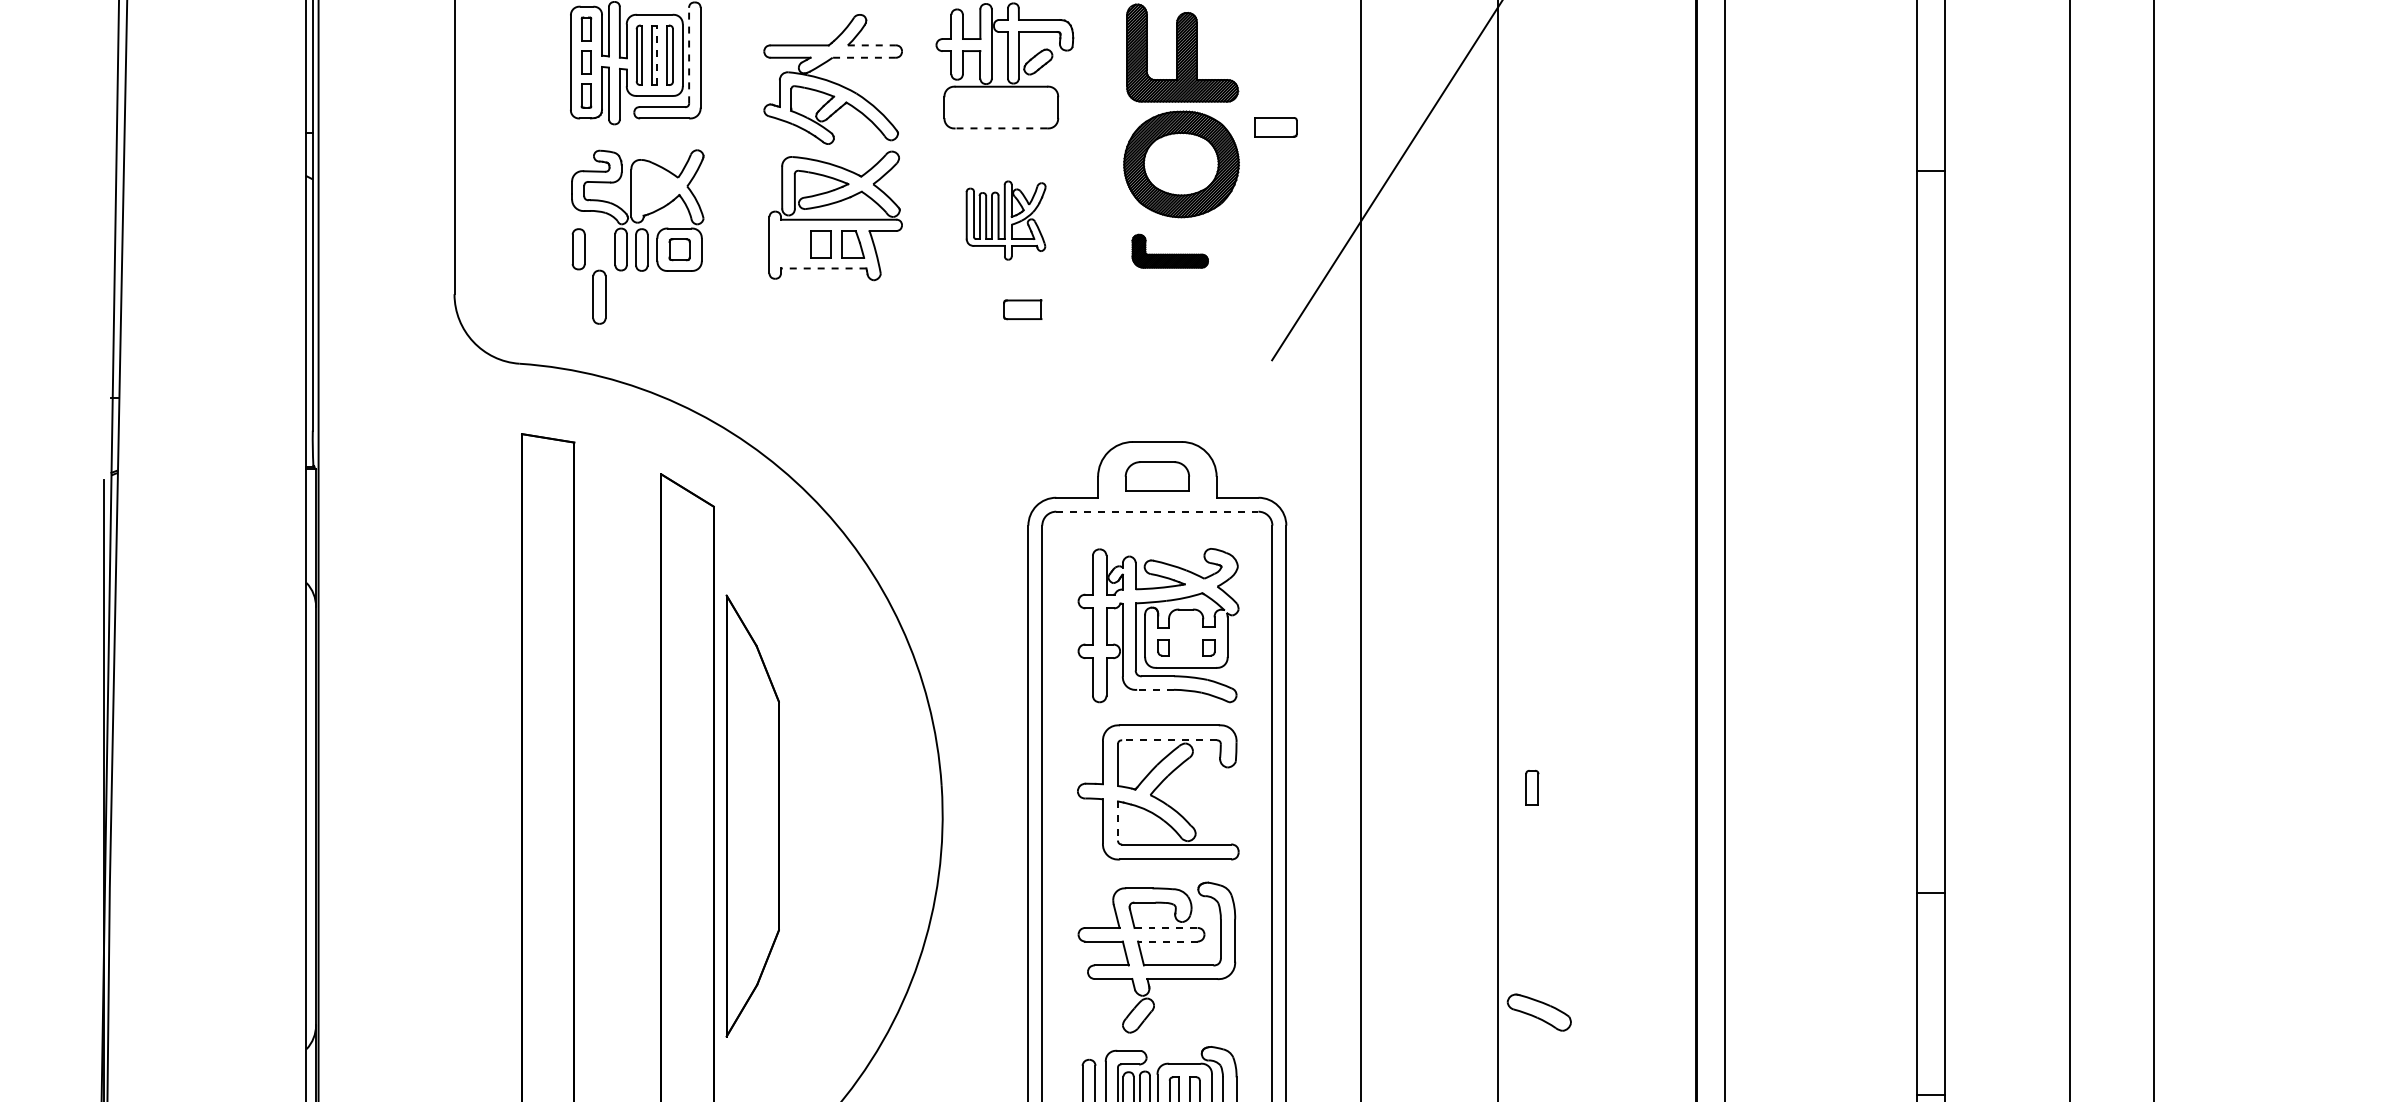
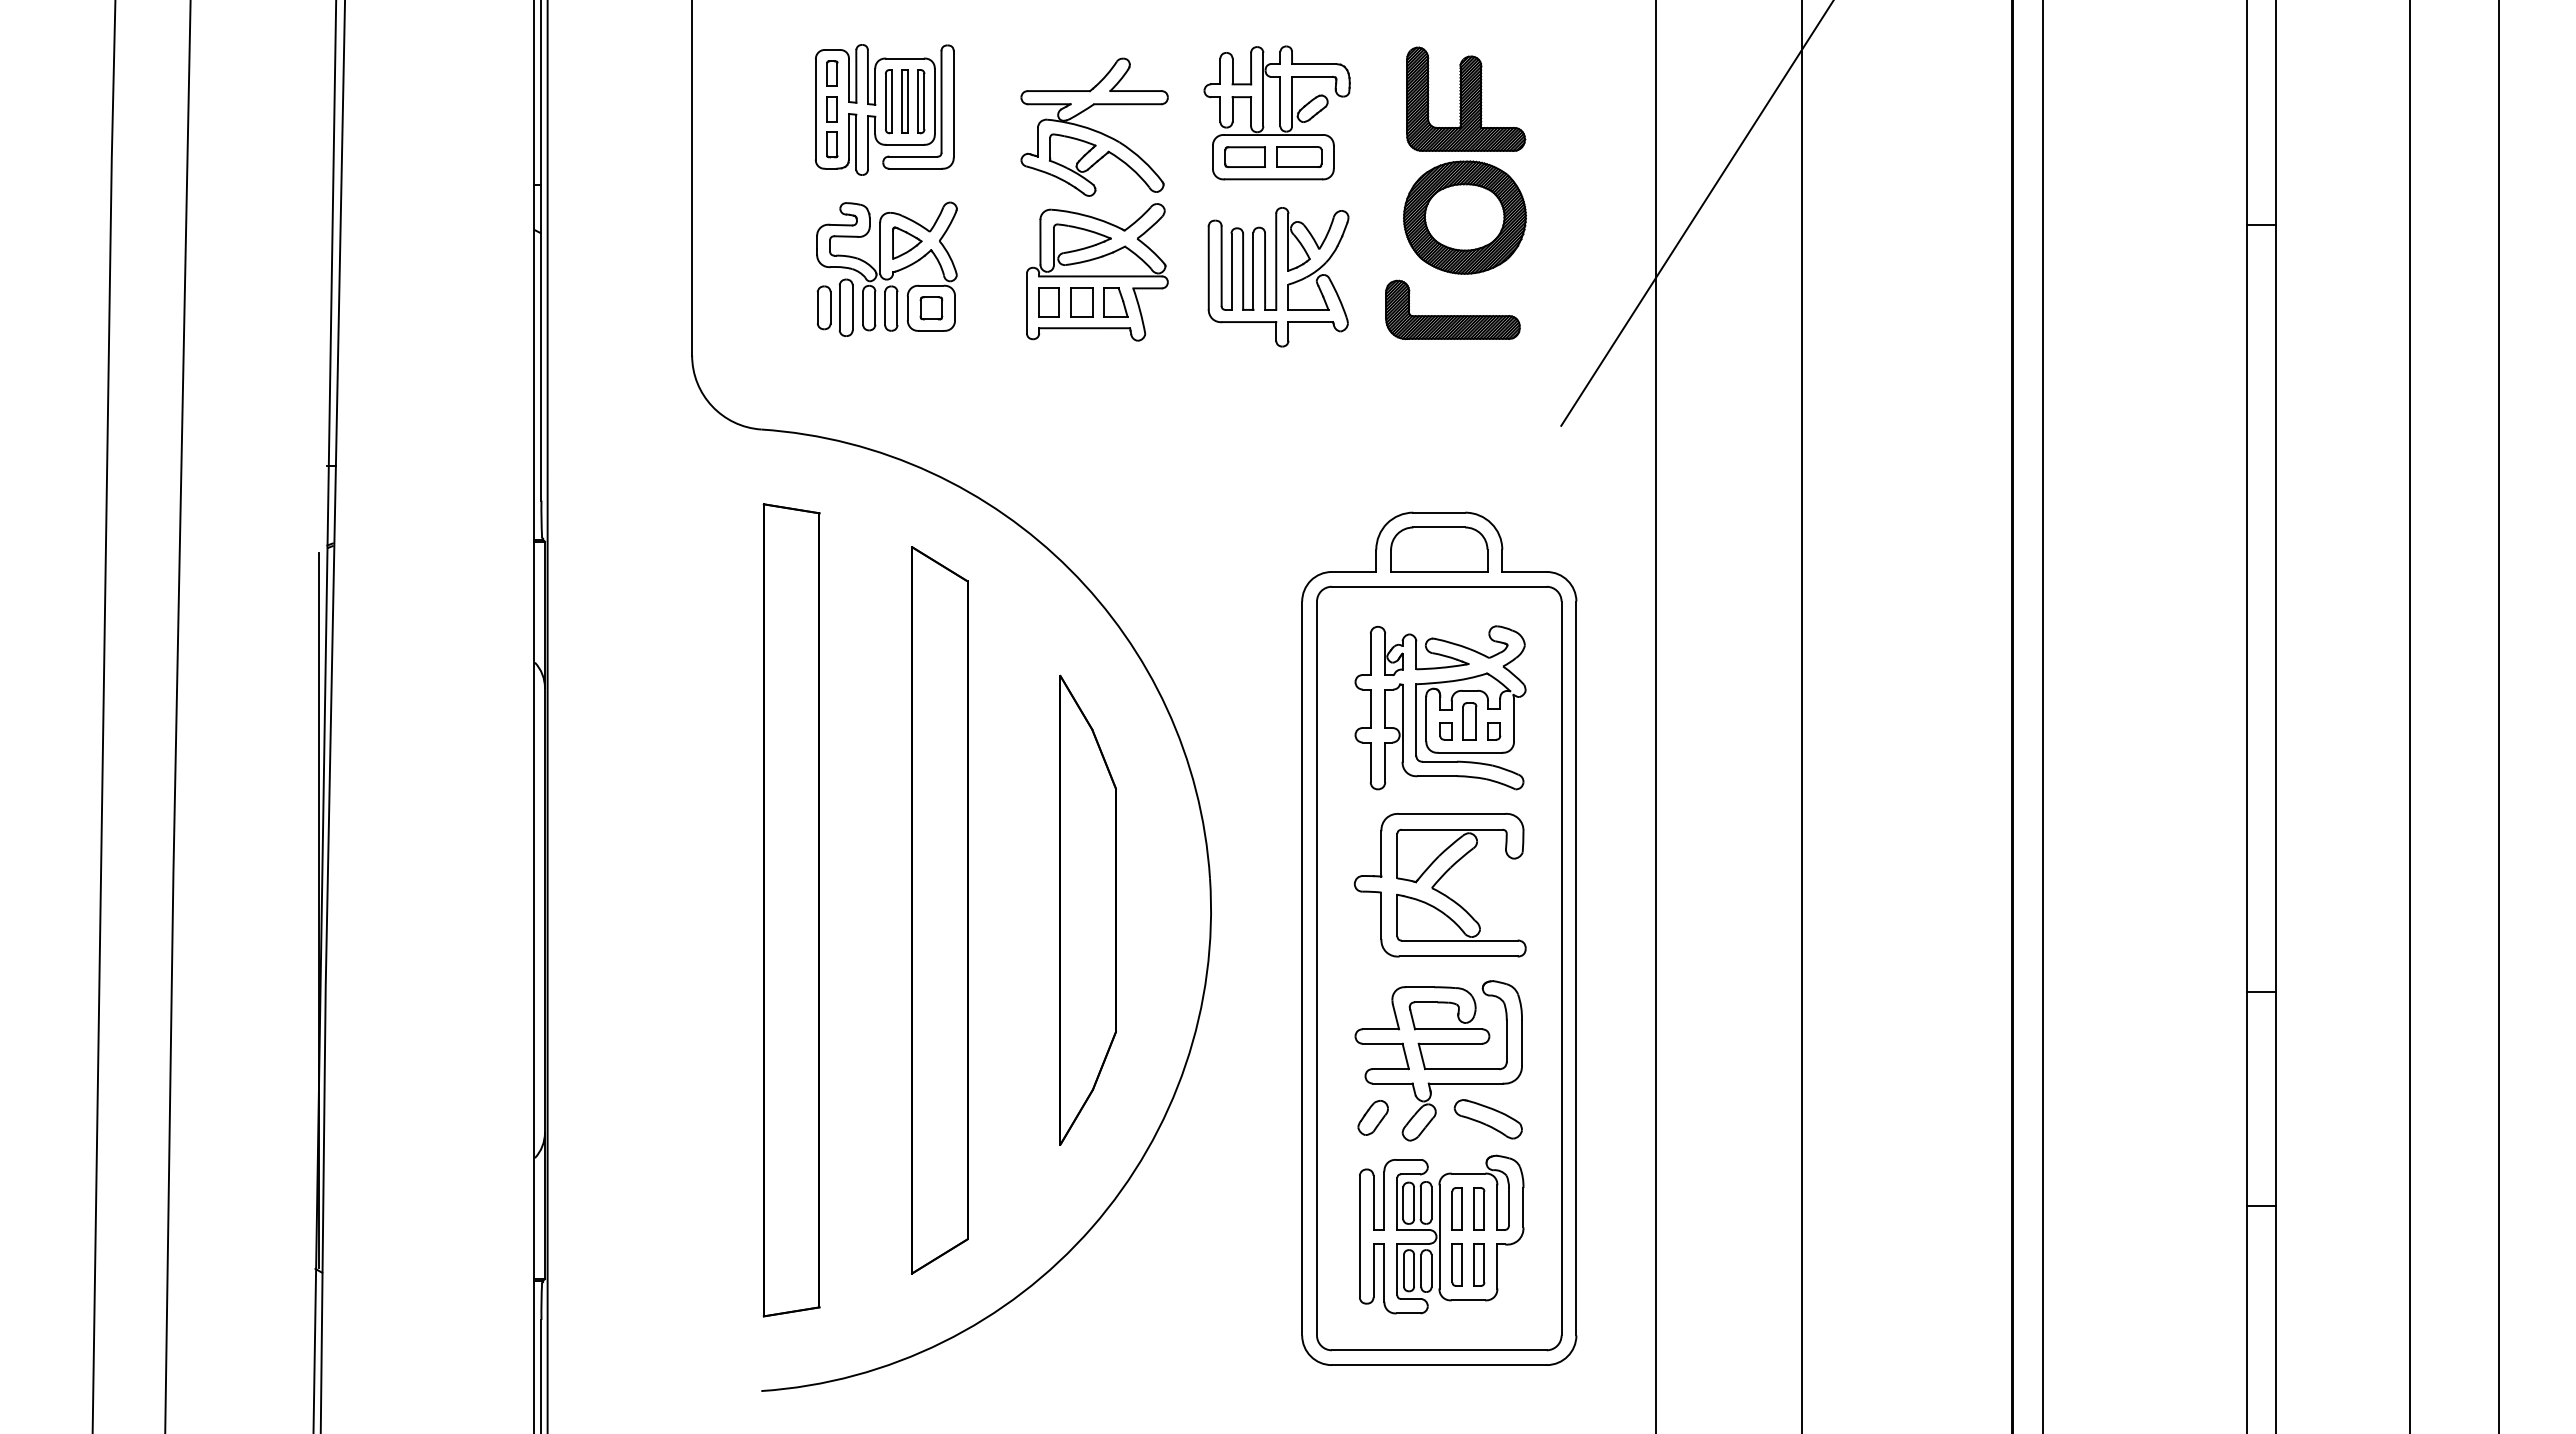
line: (871, 45) -> (1135, 91), dashed -> solid
line: (657, 55) -> (907, 101), dashed -> solid
line: (689, 55) -> (941, 101), dashed -> solid
line: (864, 58) -> (1127, 104), dashed -> solid
part: (1276, 126) -> (1299, 156), moved
line: (1001, 128) -> (1273, 179), dashed -> solid
part: (657, 187) -> (907, 242), added
part: (1006, 220) -> (1278, 277), size x1.67
part: (789, 244) -> (1048, 302), added
part: (1169, 250) -> (1452, 309), size x1.67
line: (823, 268) -> (1084, 328), dashed -> solid
part: (598, 296) -> (845, 307), moved
part: (1022, 310) -> (1244, 157), moved
part: (1157, 476) -> (1439, 549), size x1.43
line: (1157, 511) -> (1439, 586), dashed -> solid
line: (1155, 690) -> (1437, 776), dashed -> solid
line: (1168, 740) -> (1451, 829), dashed -> solid
part: (1531, 787) -> (1469, 721), moved
part: (752, 815) -> (1087, 909), moved
line: (1118, 820) -> (1397, 915), dashed -> solid
line: (1166, 928) -> (1448, 1029), dashed -> solid
line: (1167, 941) -> (1450, 1043), dashed -> solid
part: (1094, 1010) -> (1372, 1117), added
part: (1538, 1012) -> (1487, 1119), moved

